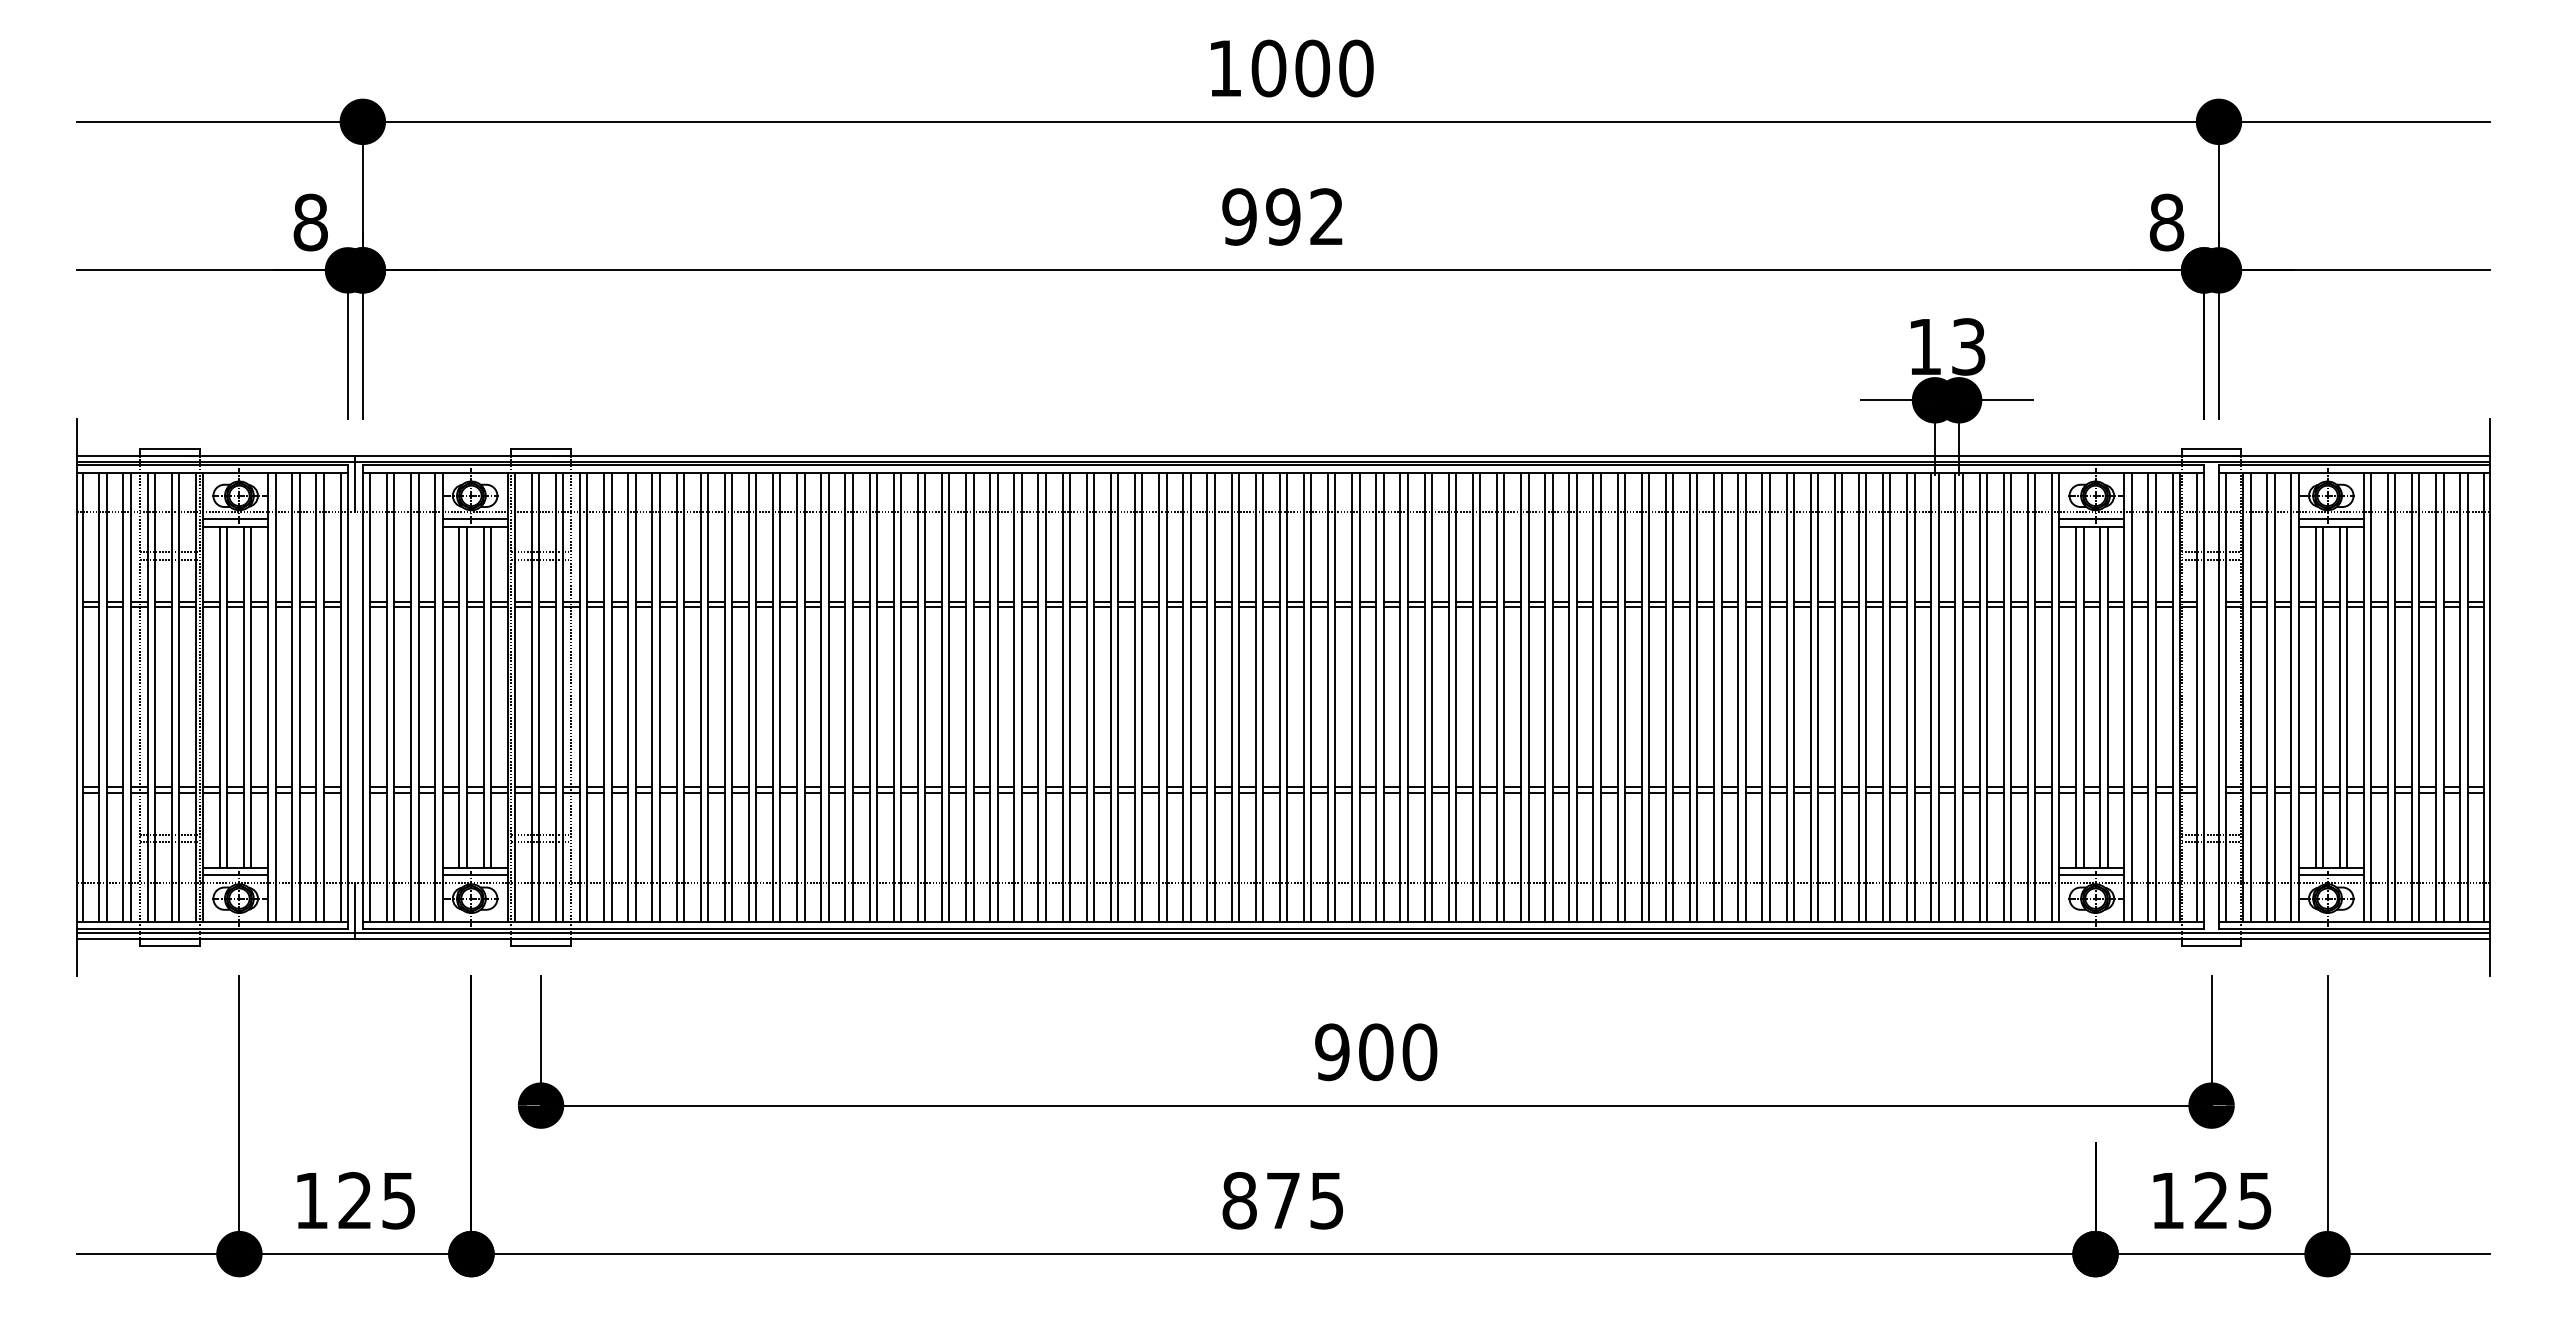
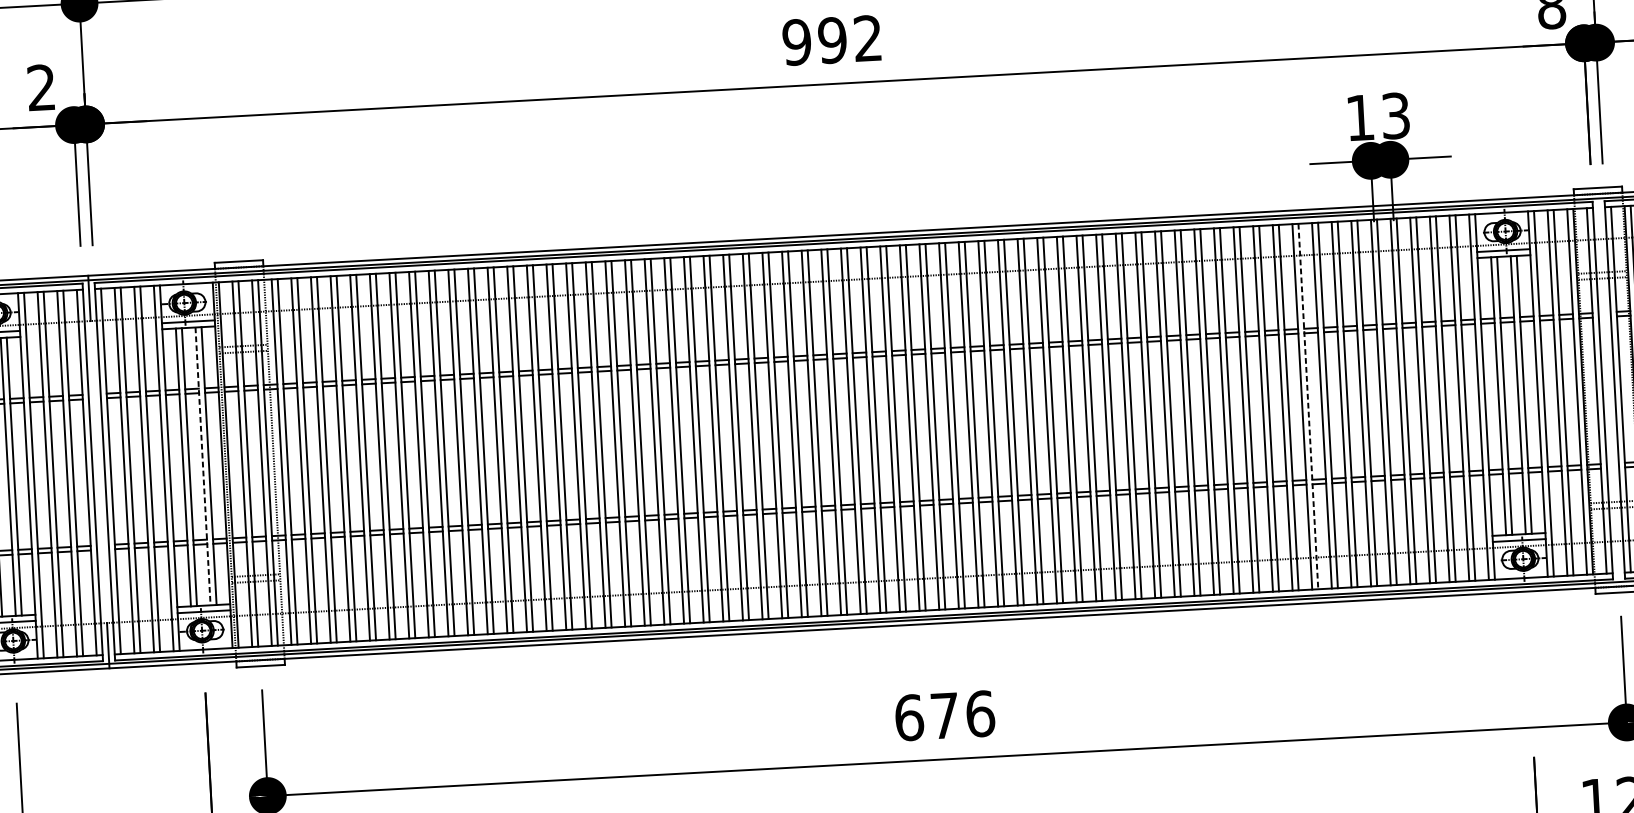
text: (310, 222) -> (41, 87), 8 -> 2
line: (483, 697) -> (203, 466), solid -> dashed
line: (1842, 697) -> (1308, 406), solid -> dashed
text: (1376, 1052) -> (945, 716), 900 -> 676

